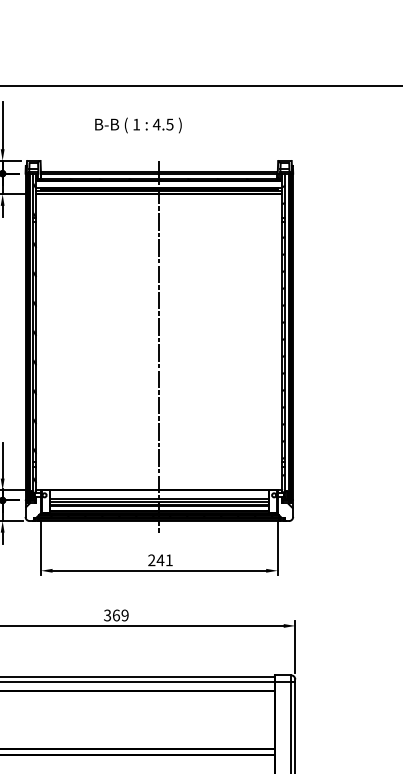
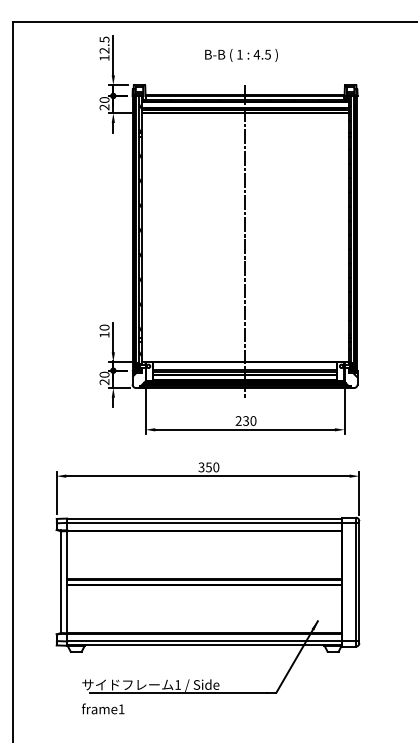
text: (138, 125) -> (241, 55), moved
text: (164, 559) -> (249, 420), 241 -> 230
text: (120, 615) -> (212, 467), 369 -> 350

